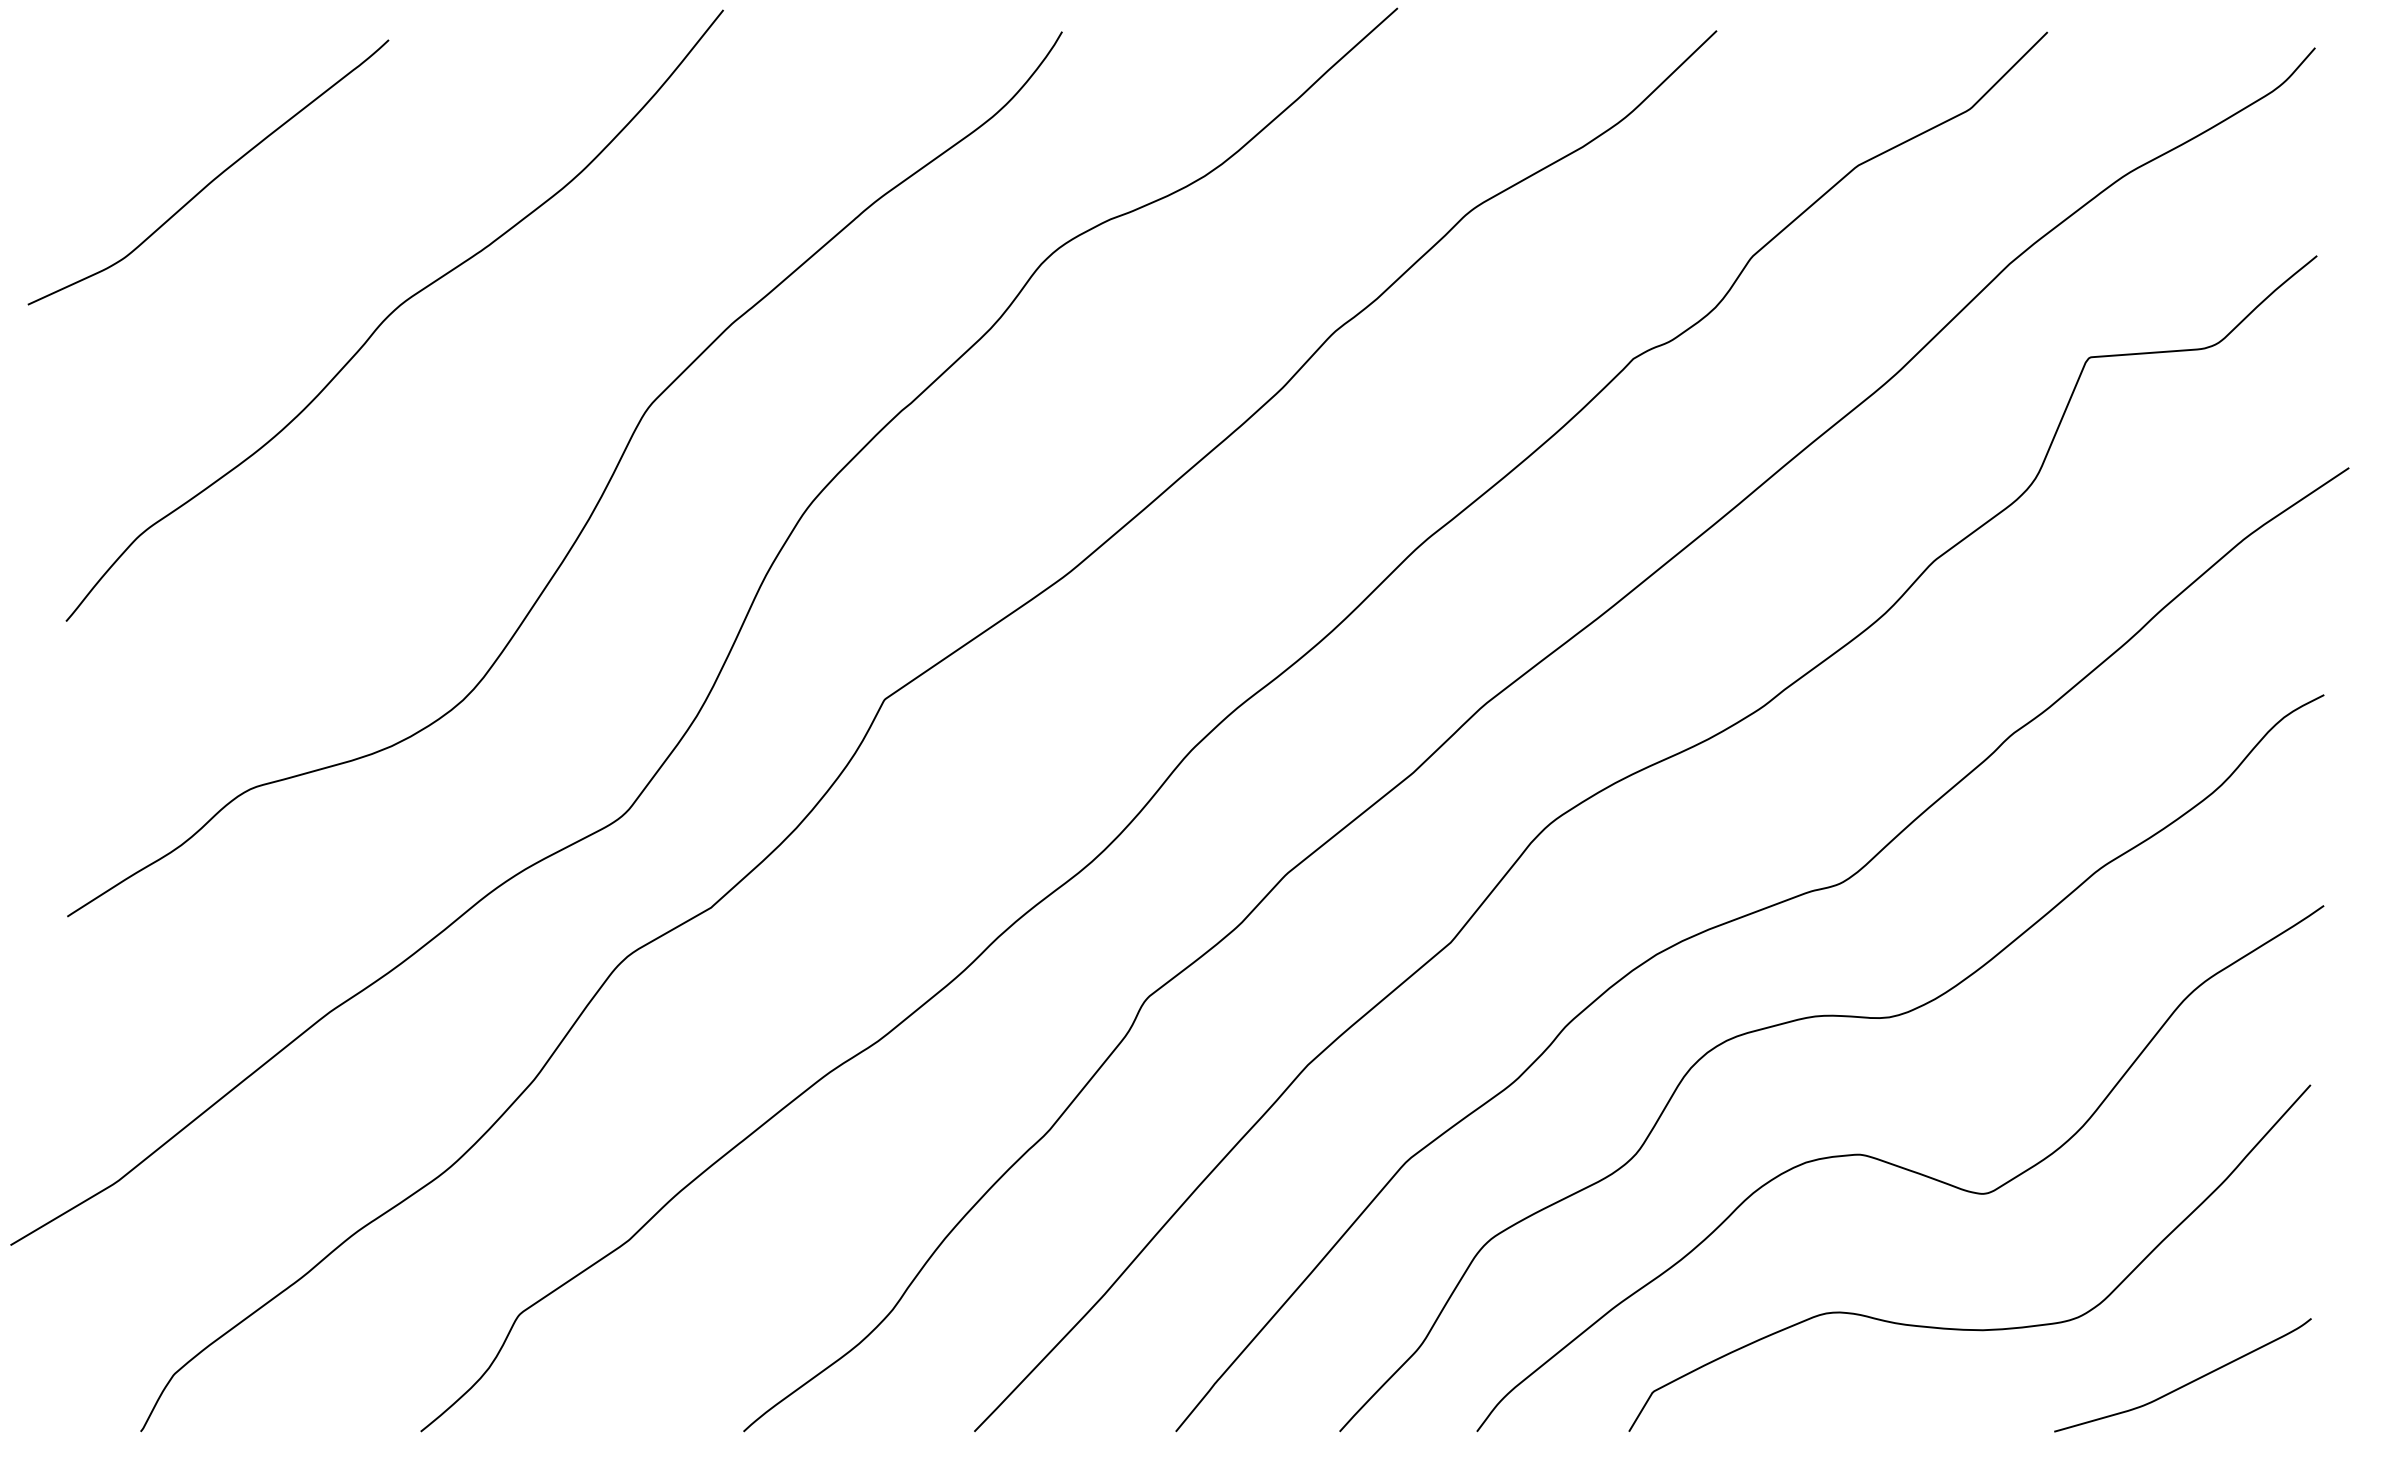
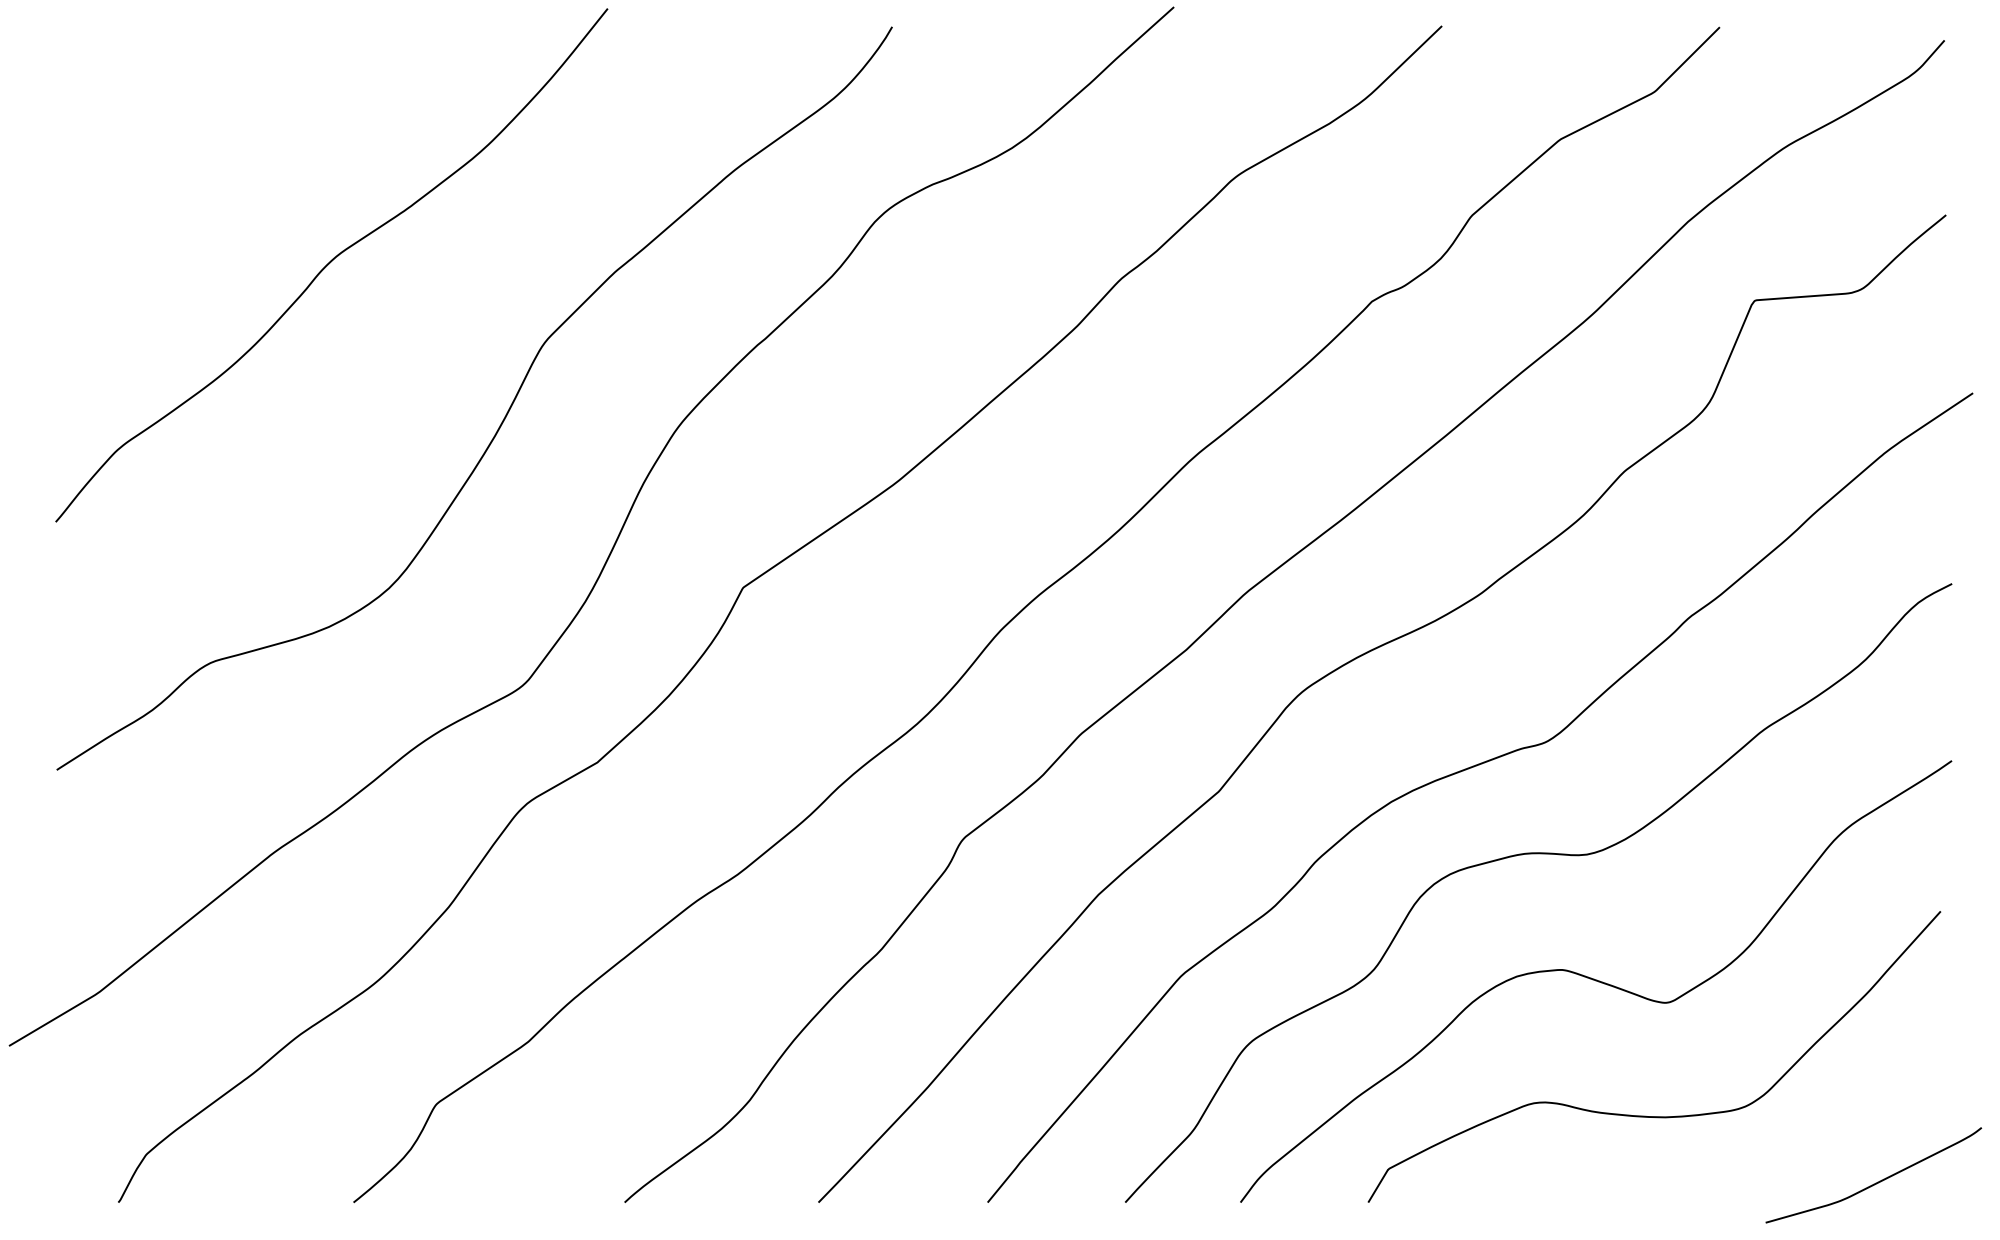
curve: (213, 178) -> (179, 150), removed
curve: (2186, 1383) -> (1876, 1182), moved

